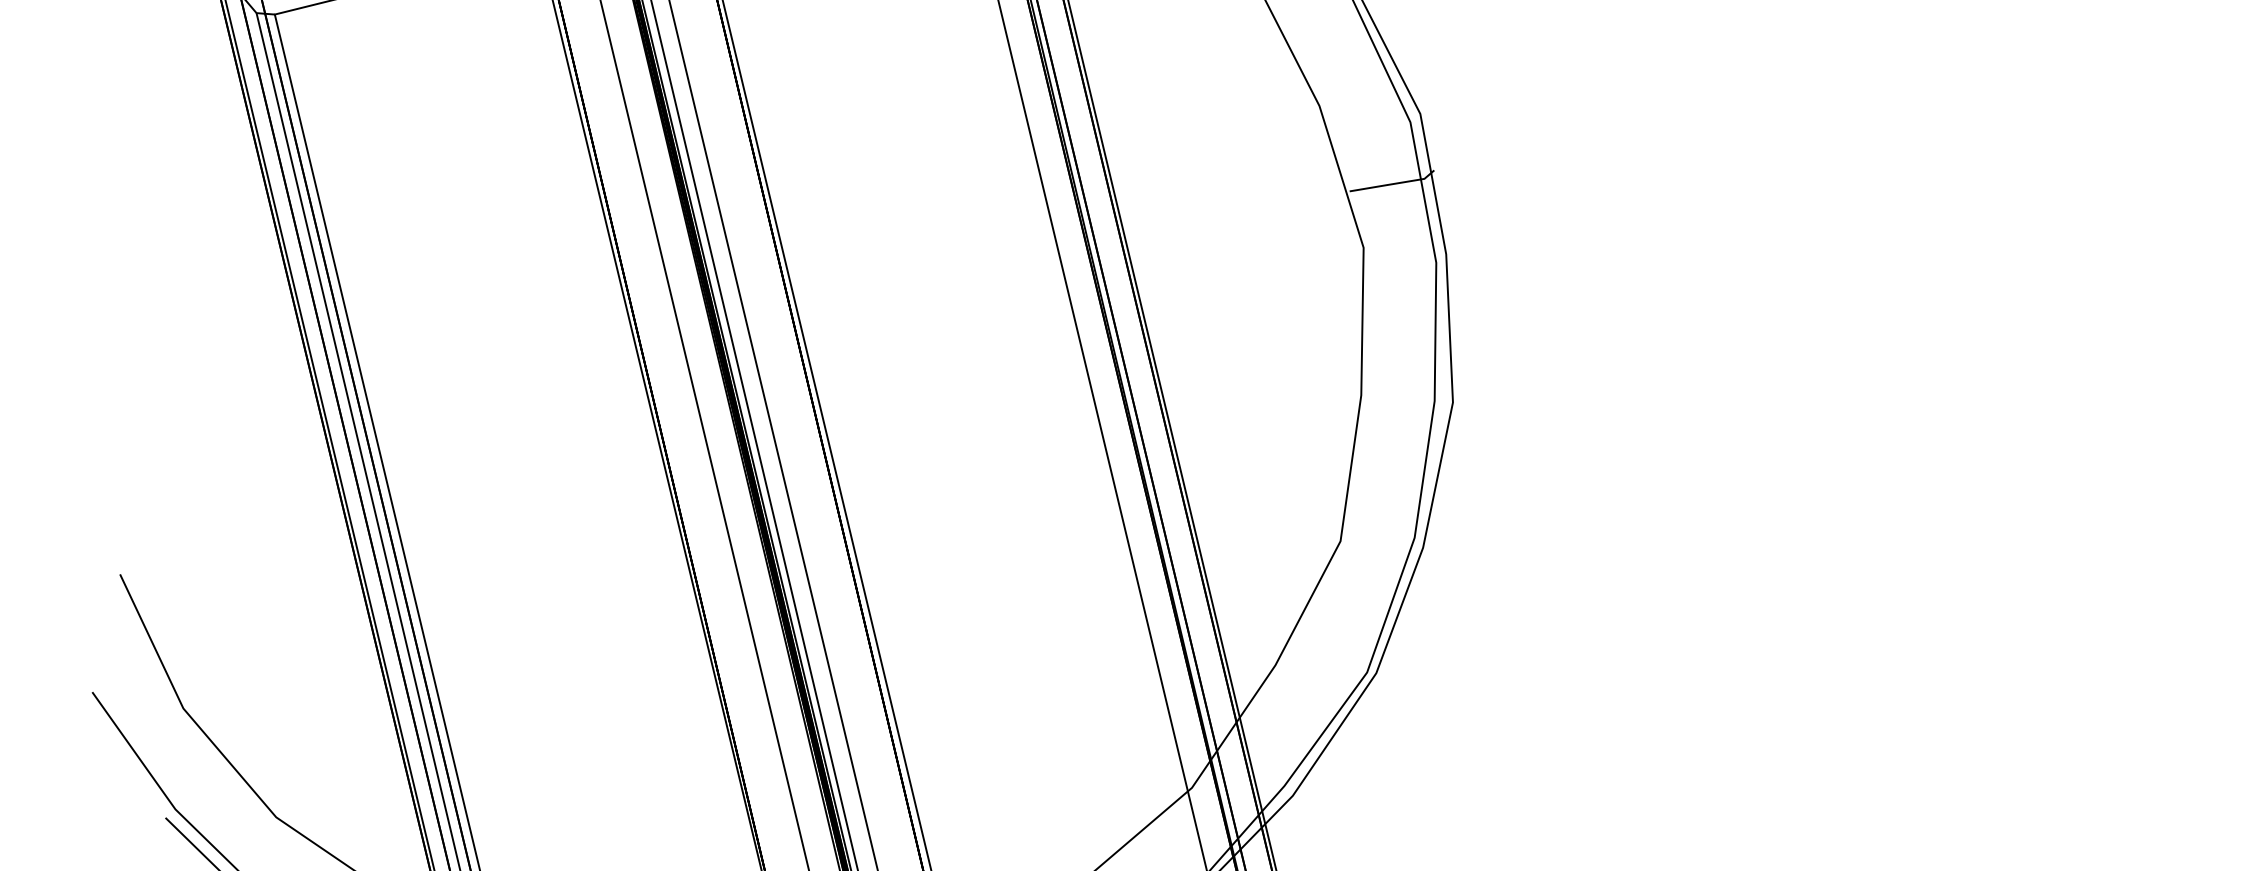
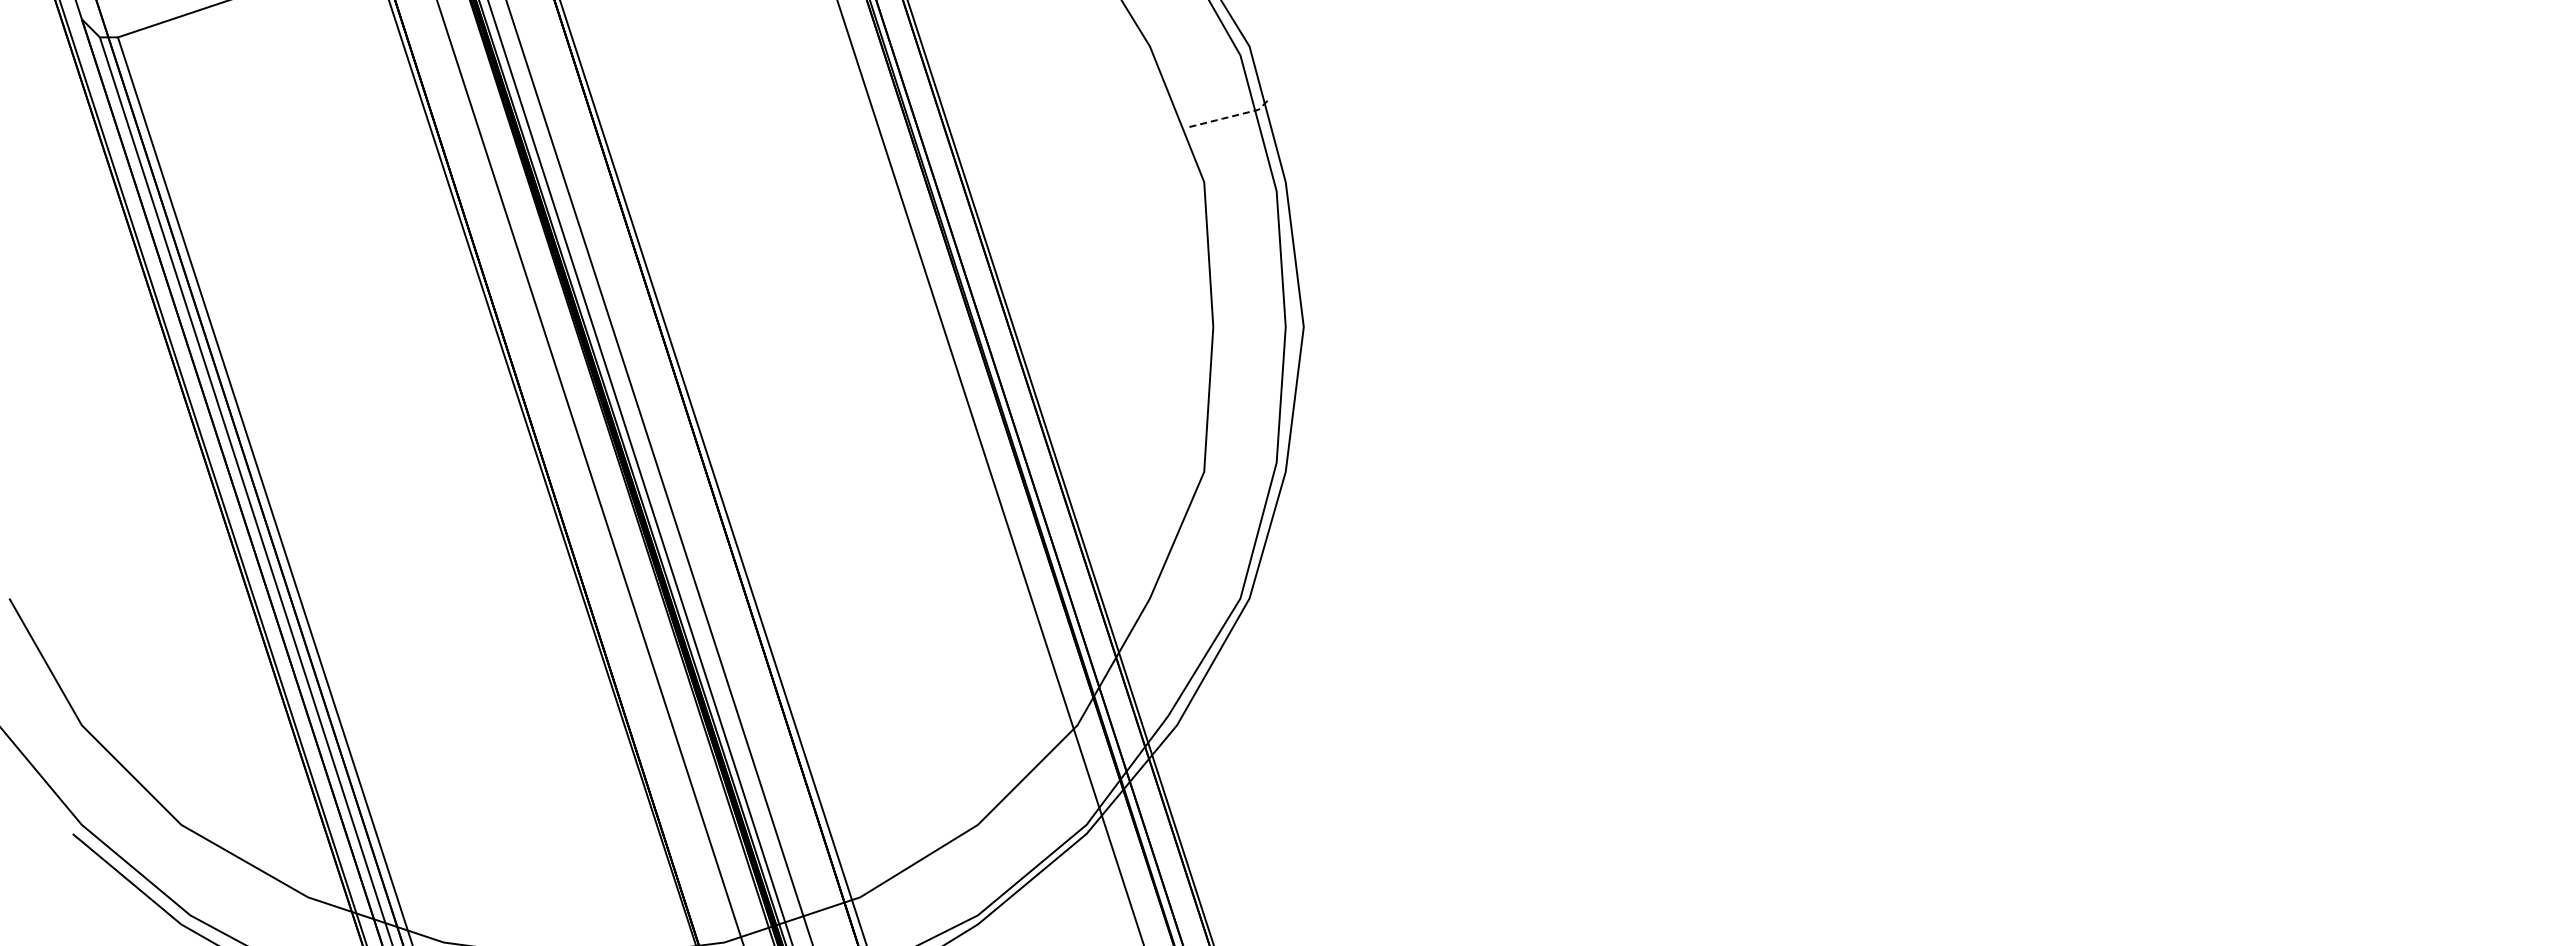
line: (1393, 184) -> (1228, 117), solid -> dashed

